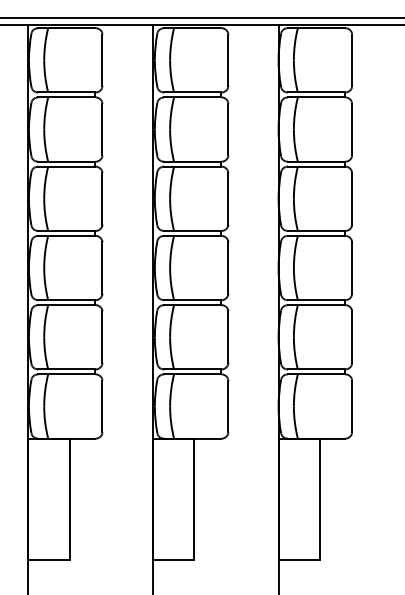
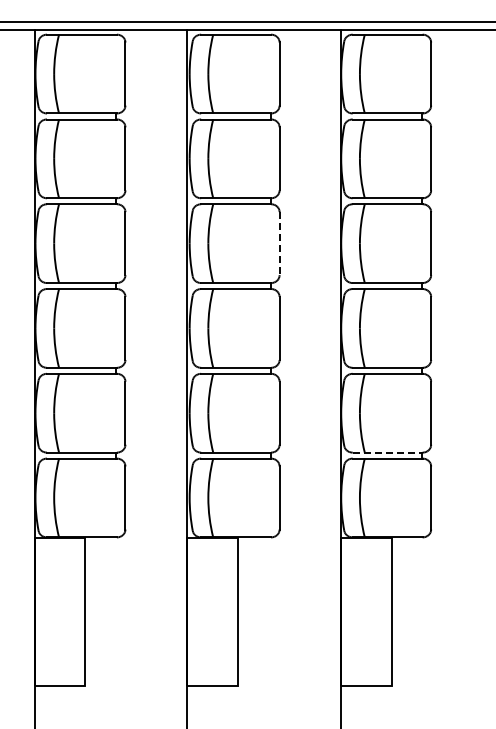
line: (228, 198) -> (279, 243), solid -> dashed
line: (316, 369) -> (387, 452), solid -> dashed

